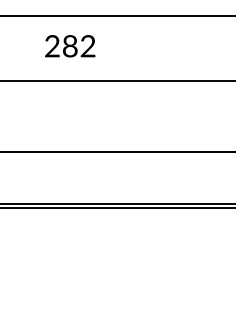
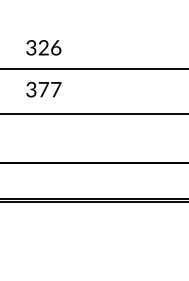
text: (69, 45) -> (43, 89), 282 -> 377

